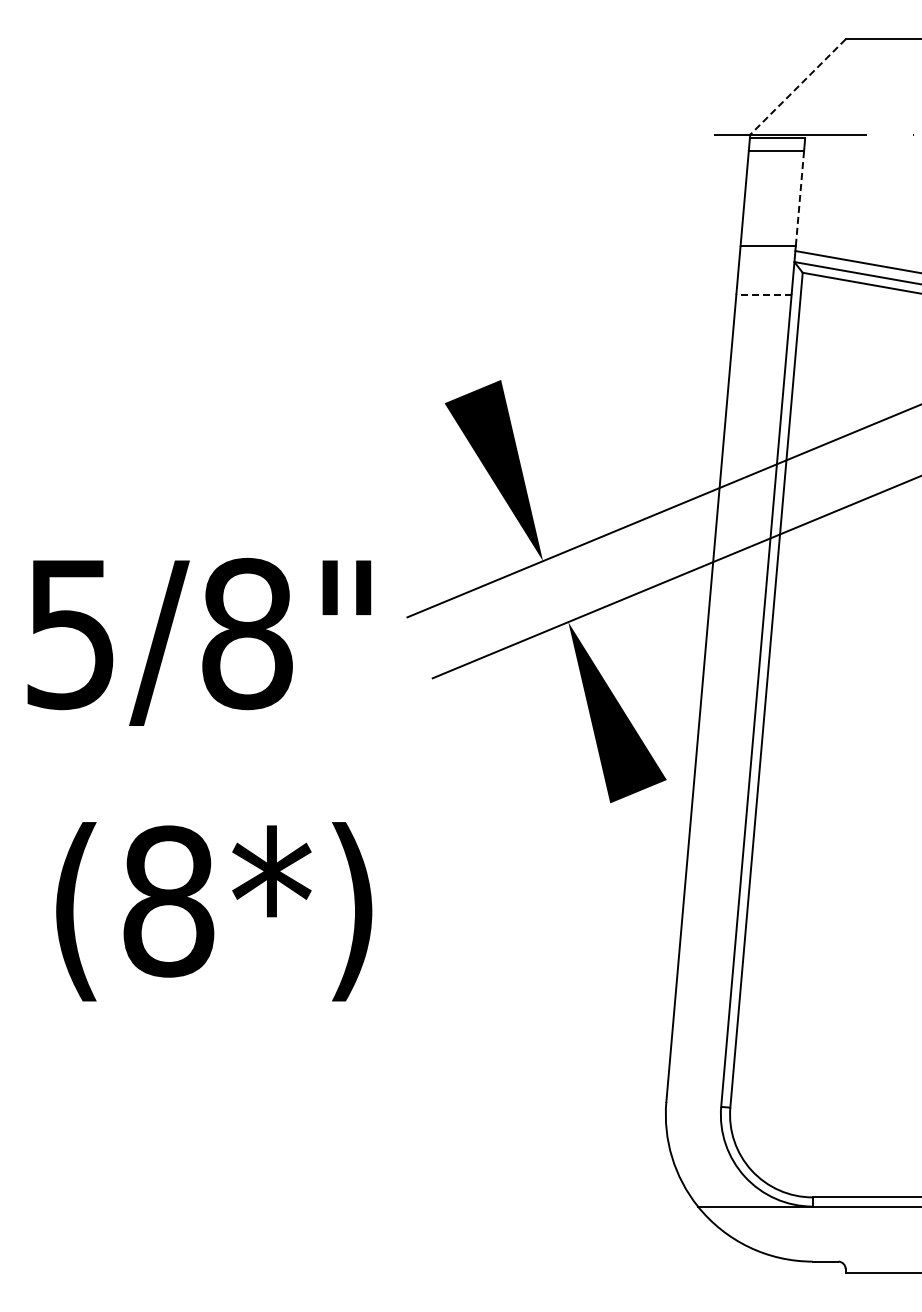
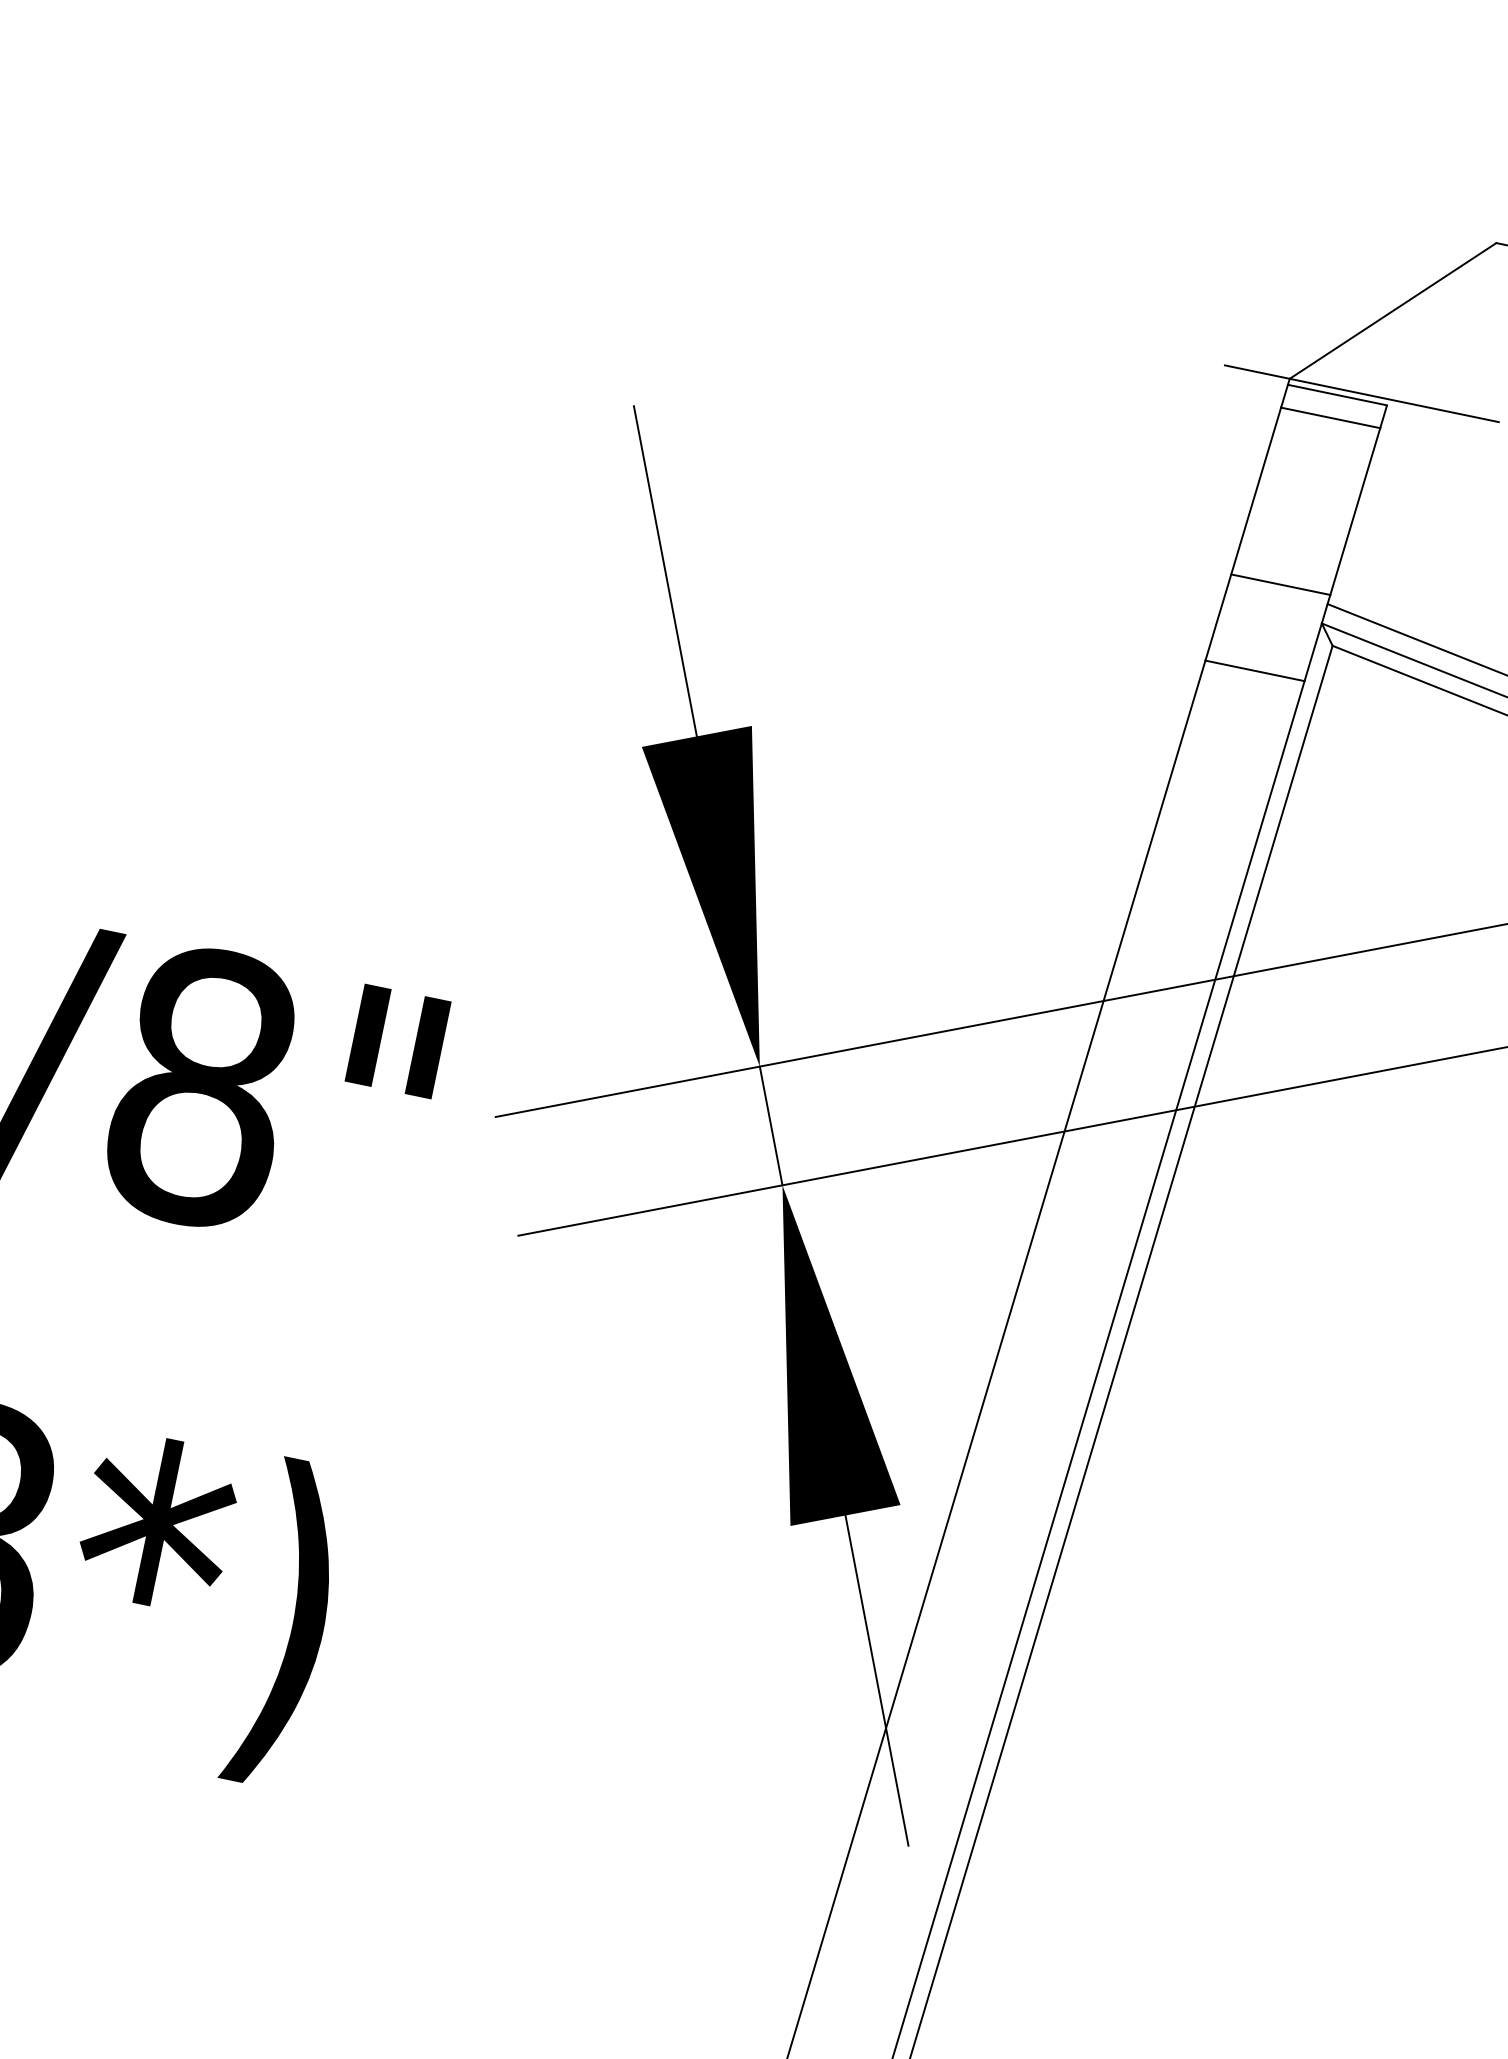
line: (797, 87) -> (1392, 311), dashed -> solid
line: (799, 198) -> (1354, 511), dashed -> solid
line: (763, 294) -> (1254, 670), dashed -> solid
line: (437, 306) -> (665, 570), added
line: (555, 591) -> (770, 1125), added
line: (673, 876) -> (876, 1680), added

